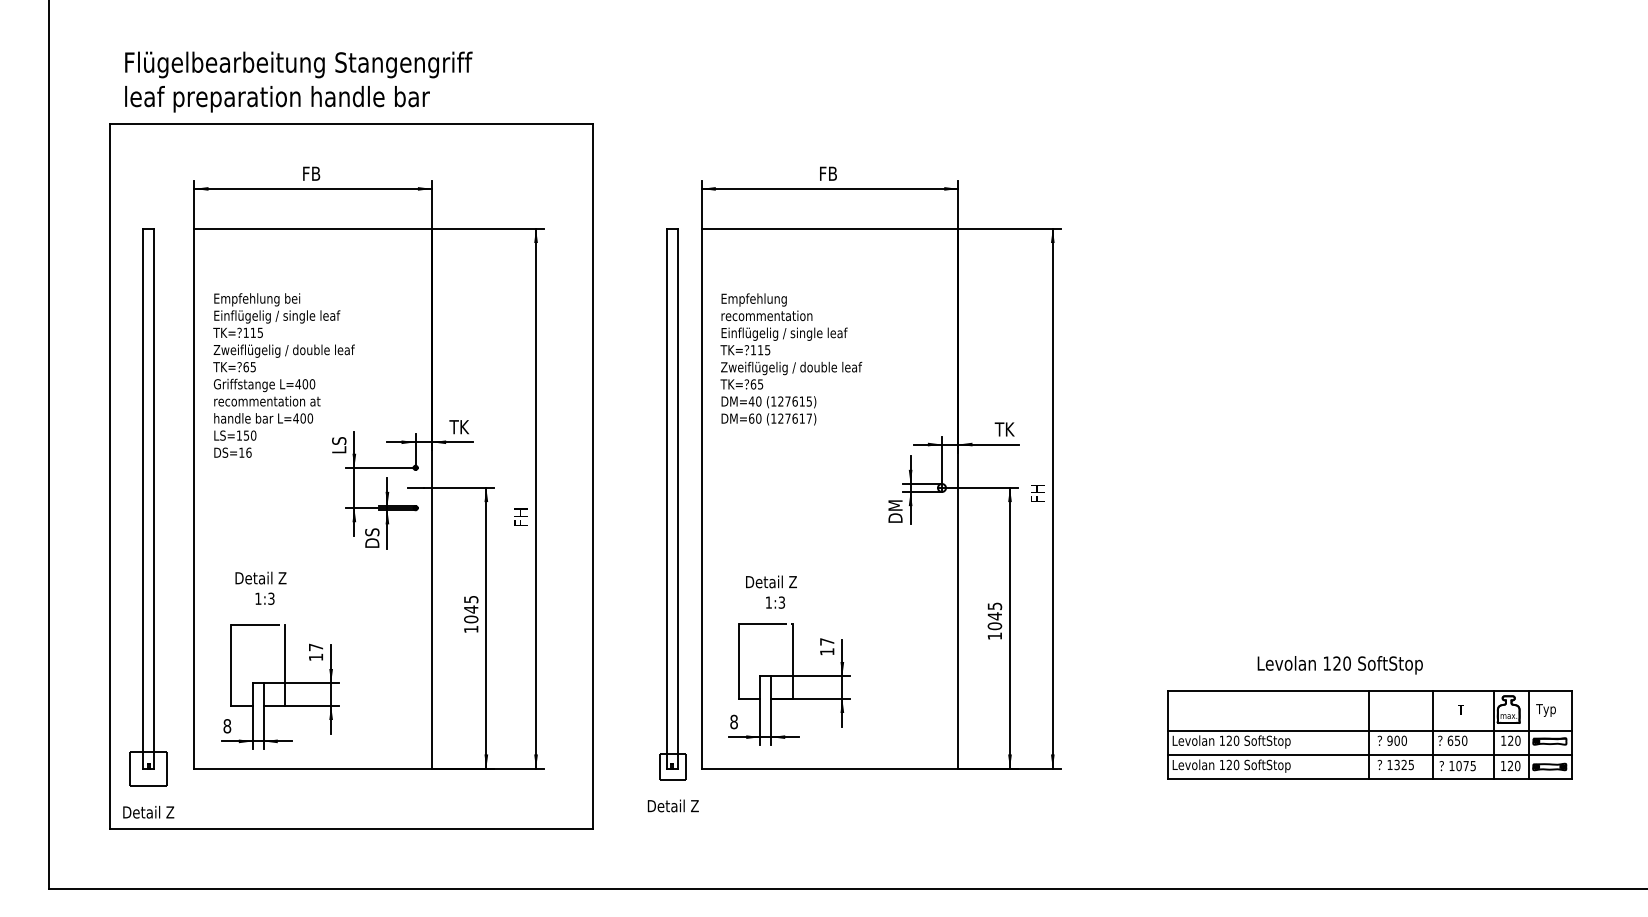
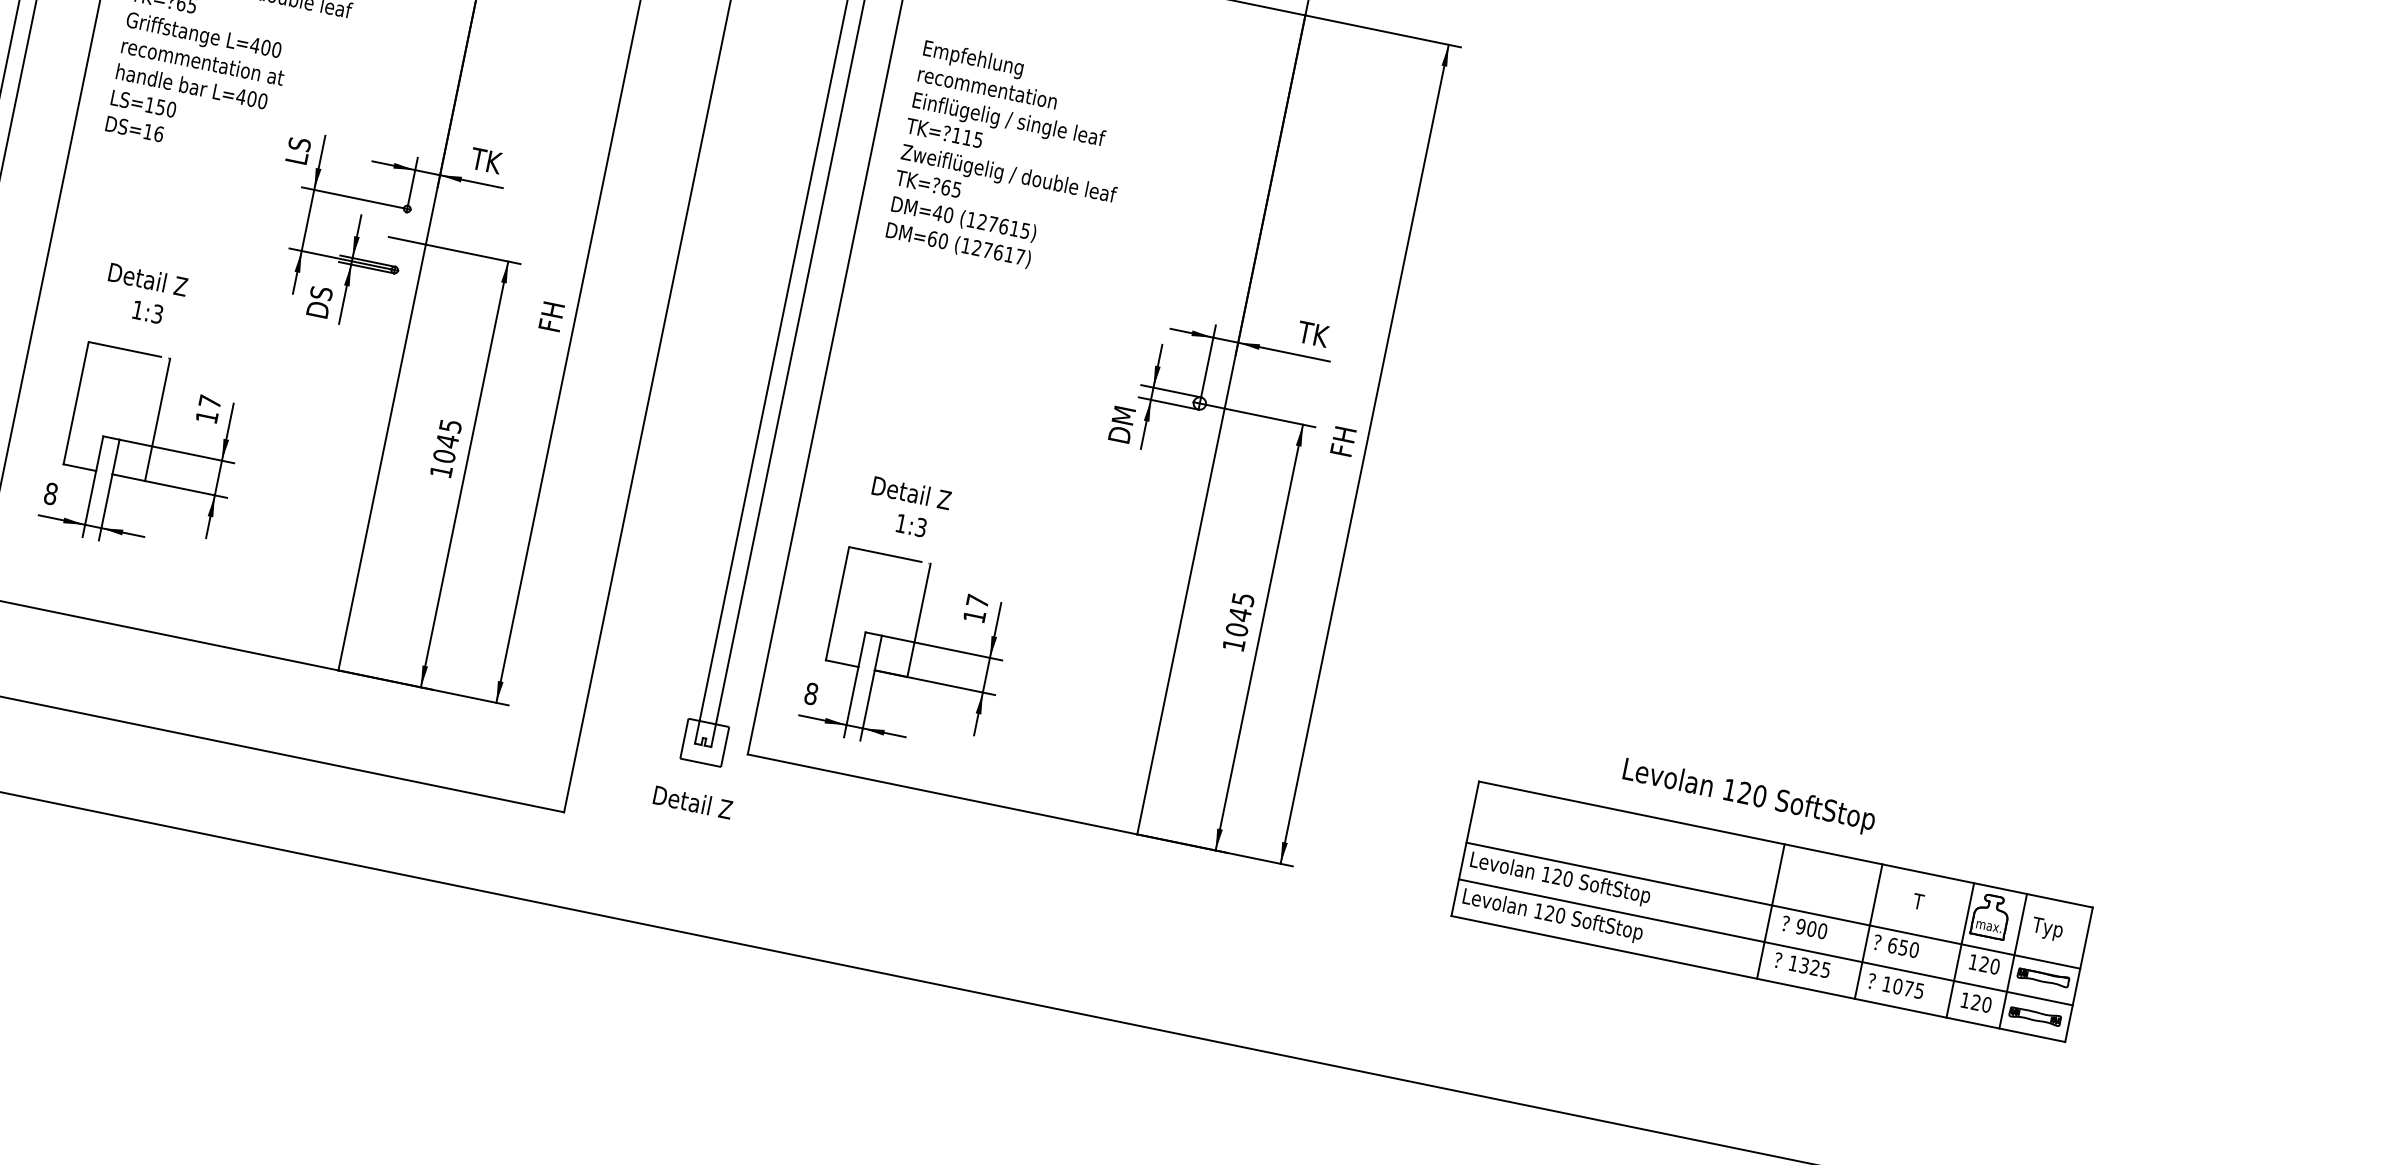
part: (280, 660) -> (152, 410), moved

